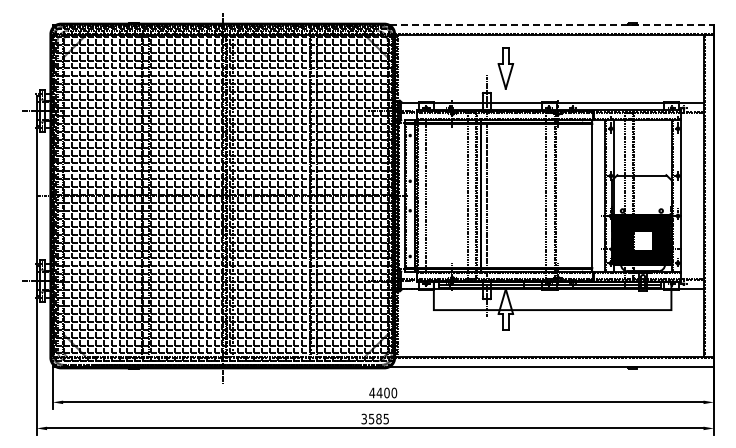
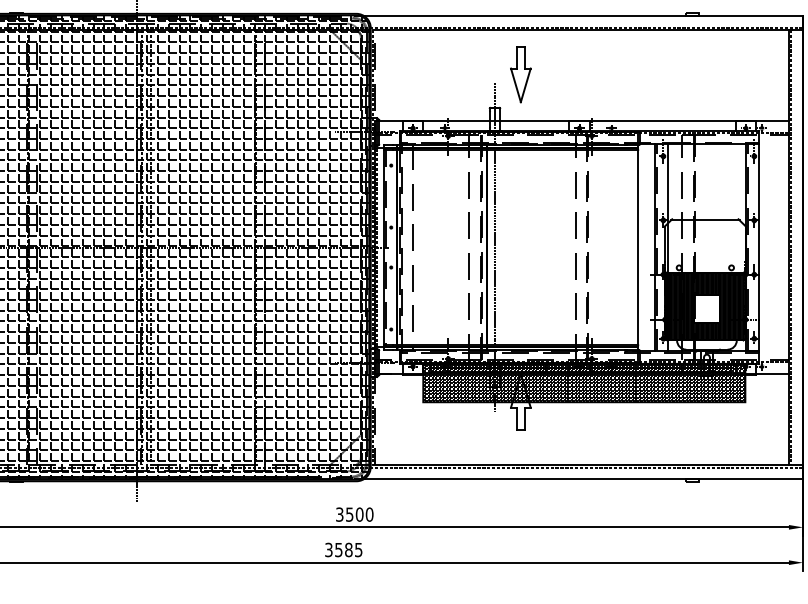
line: (552, 25) -> (584, 16), dashed -> solid
hatch: (554, 295) -> (586, 382), added
text: (375, 392) -> (344, 513), 4400 -> 3500

